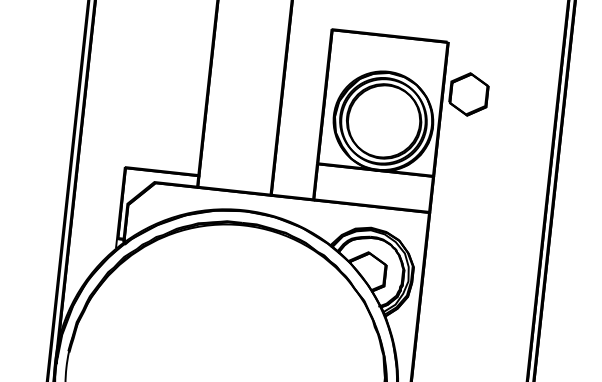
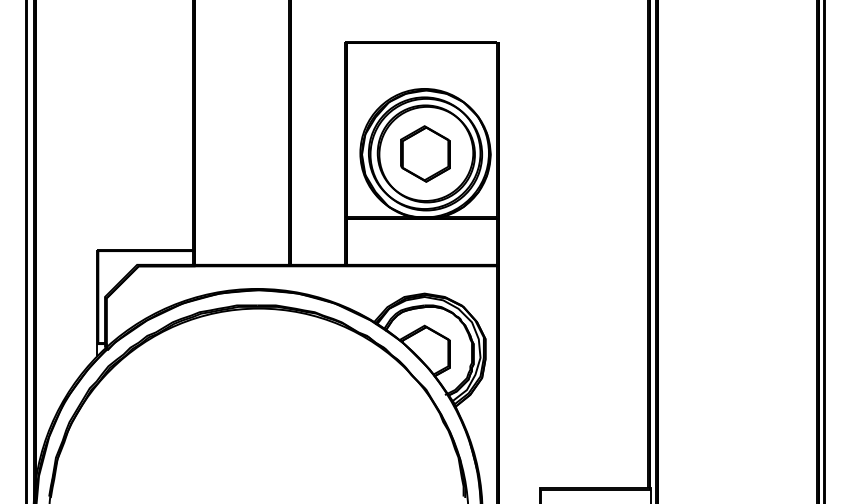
part: (468, 94) -> (425, 153), moved

